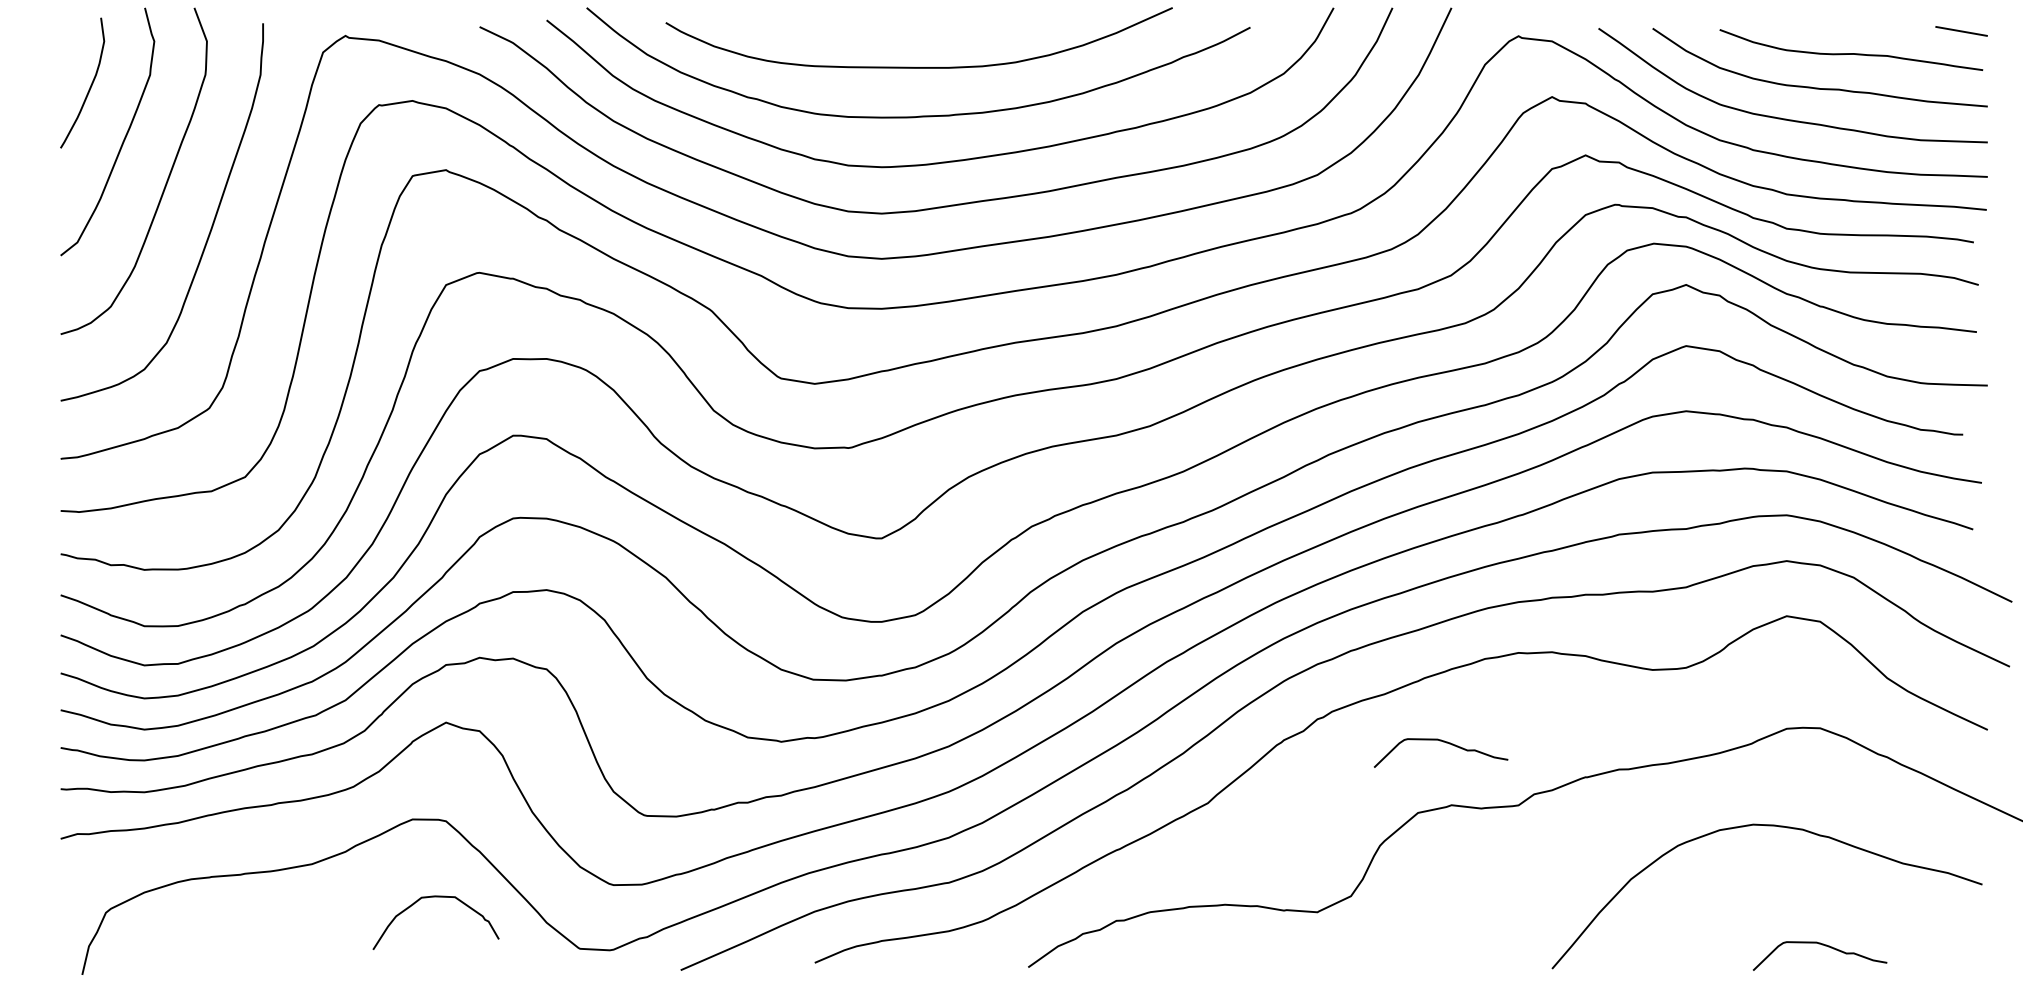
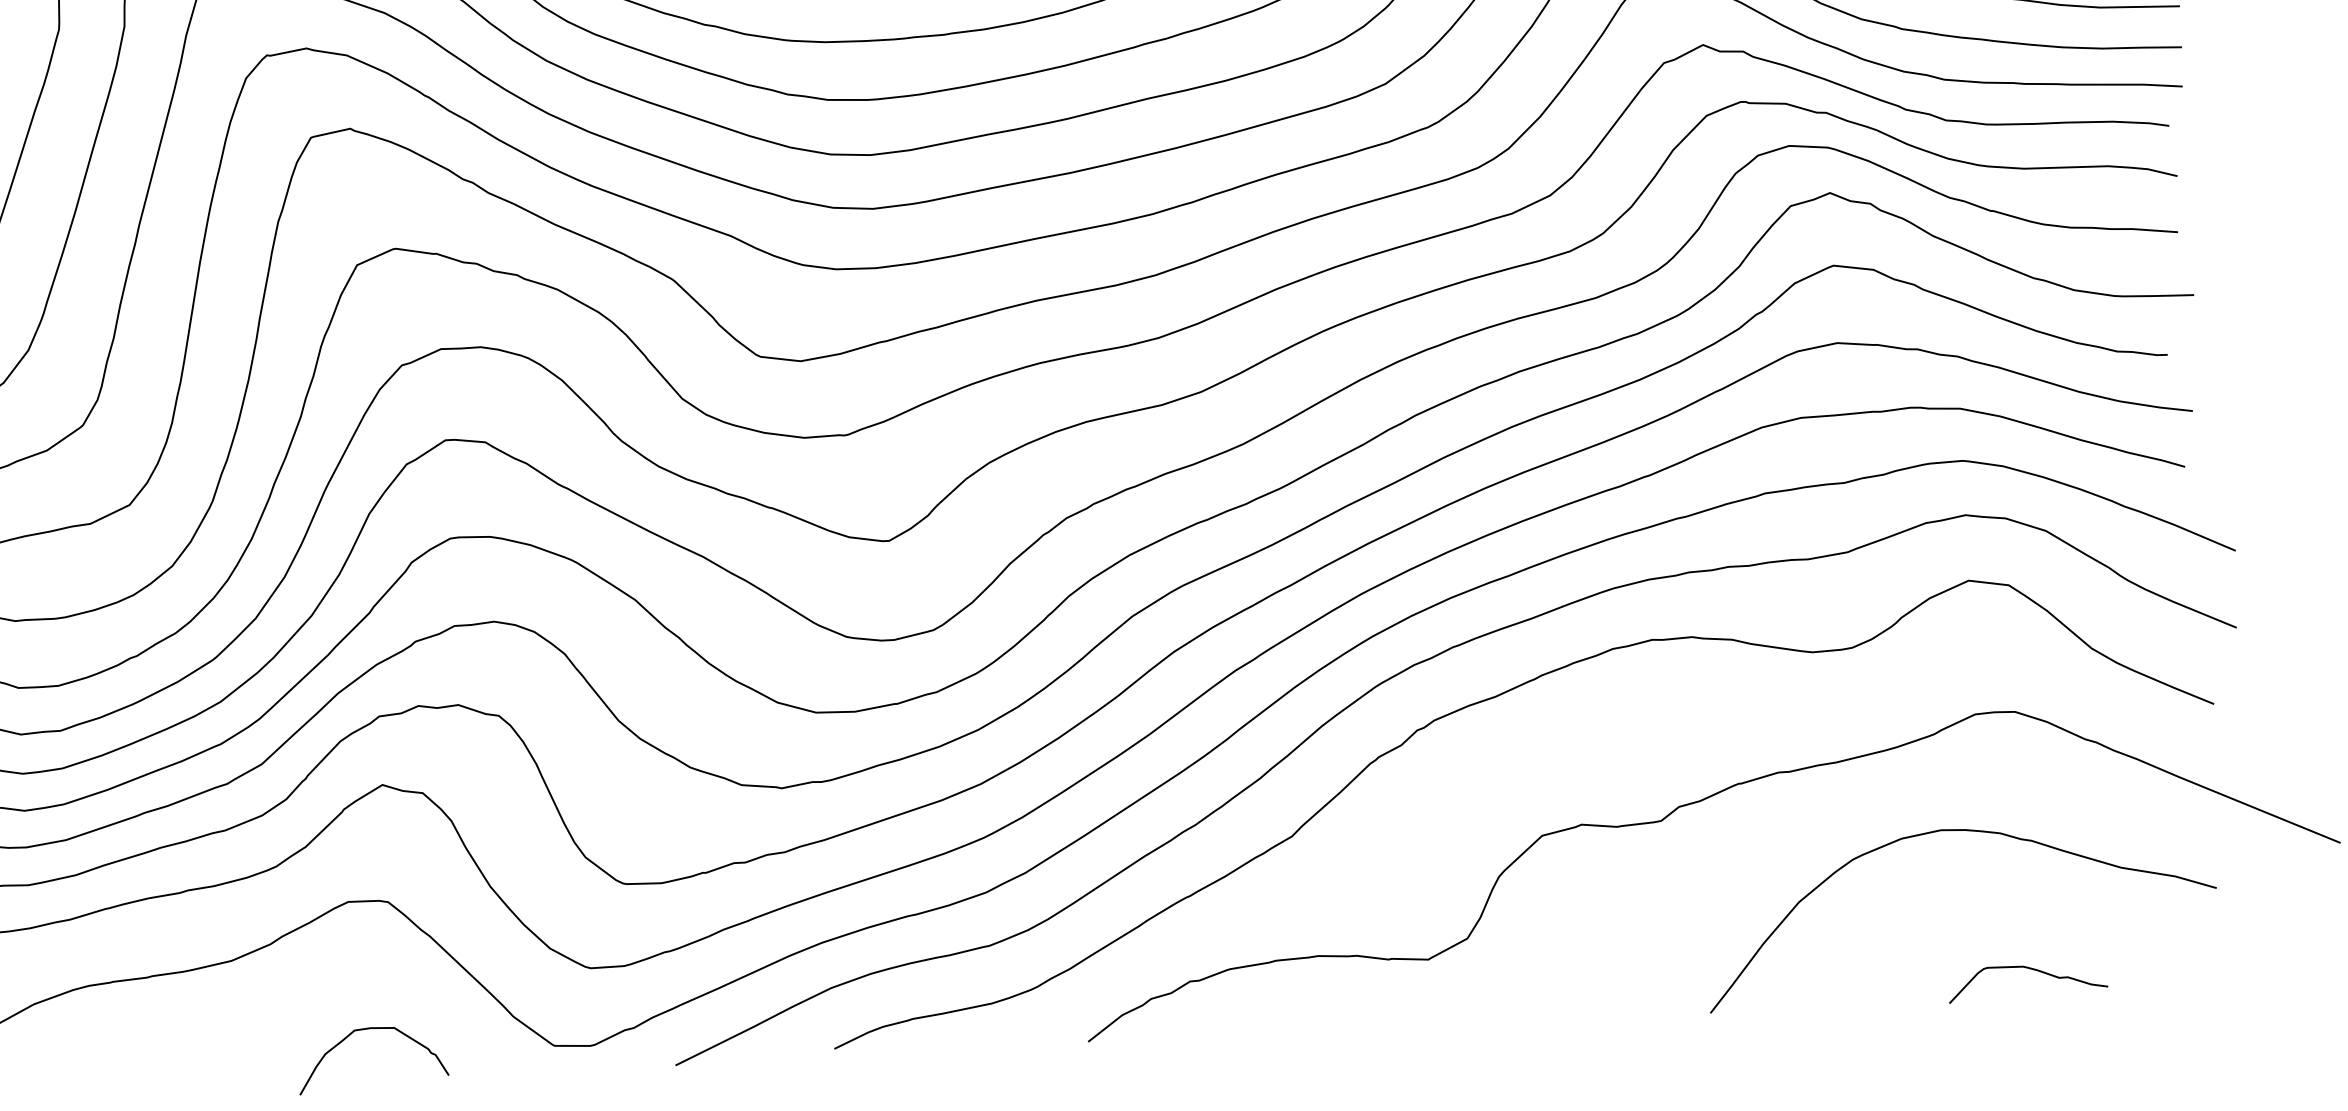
curve: (1443, 742) -> (1568, 750), removed
curve: (435, 897) -> (371, 1029), moved

